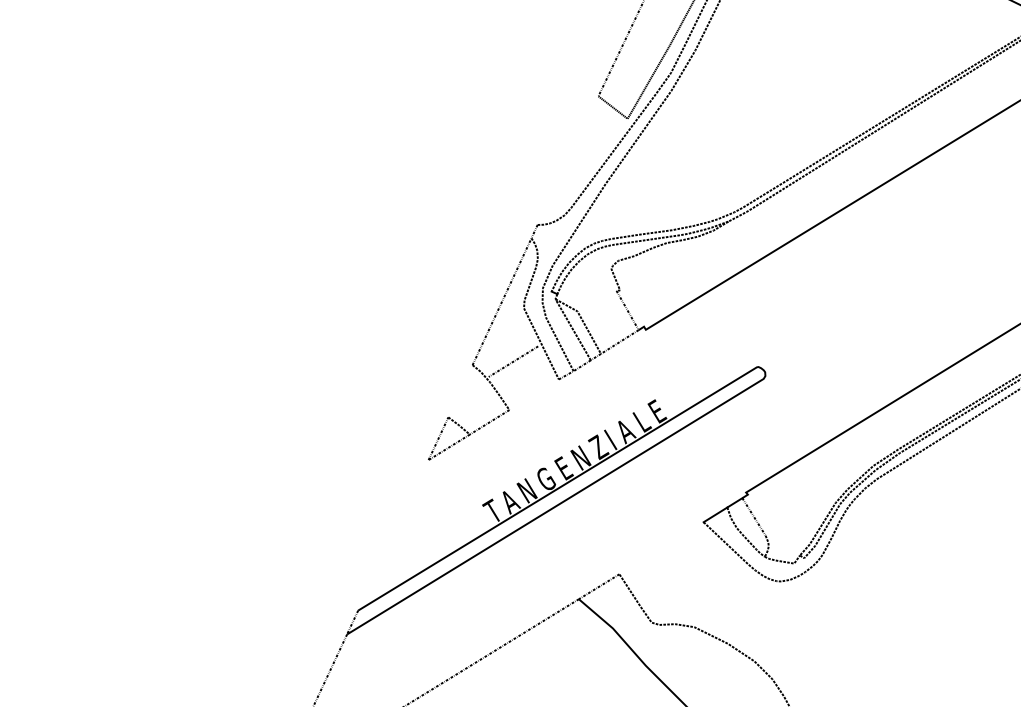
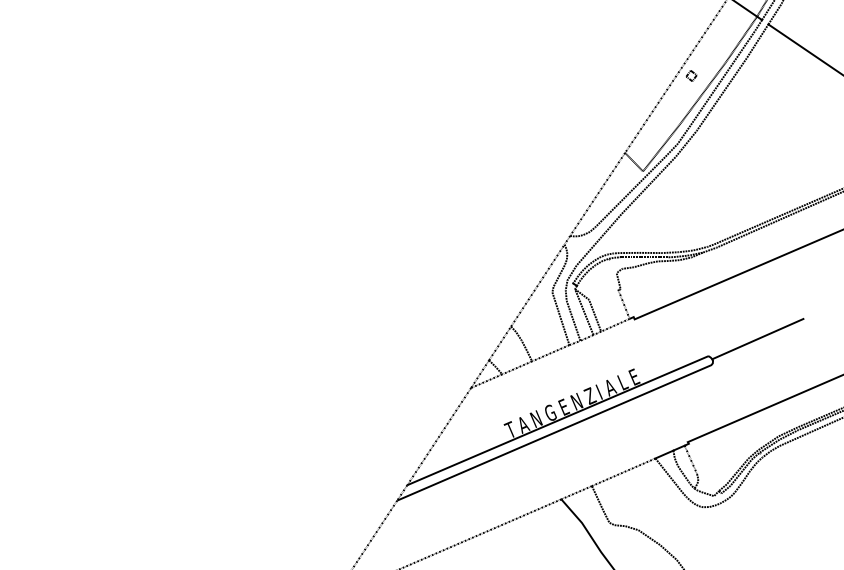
line: (567, 159) -> (597, 193), added
line: (823, 331) -> (757, 338), added
line: (513, 362) -> (550, 353), moved
line: (461, 391) -> (500, 343), added
line: (393, 535) -> (439, 436), added
line: (661, 548) -> (623, 472), added

